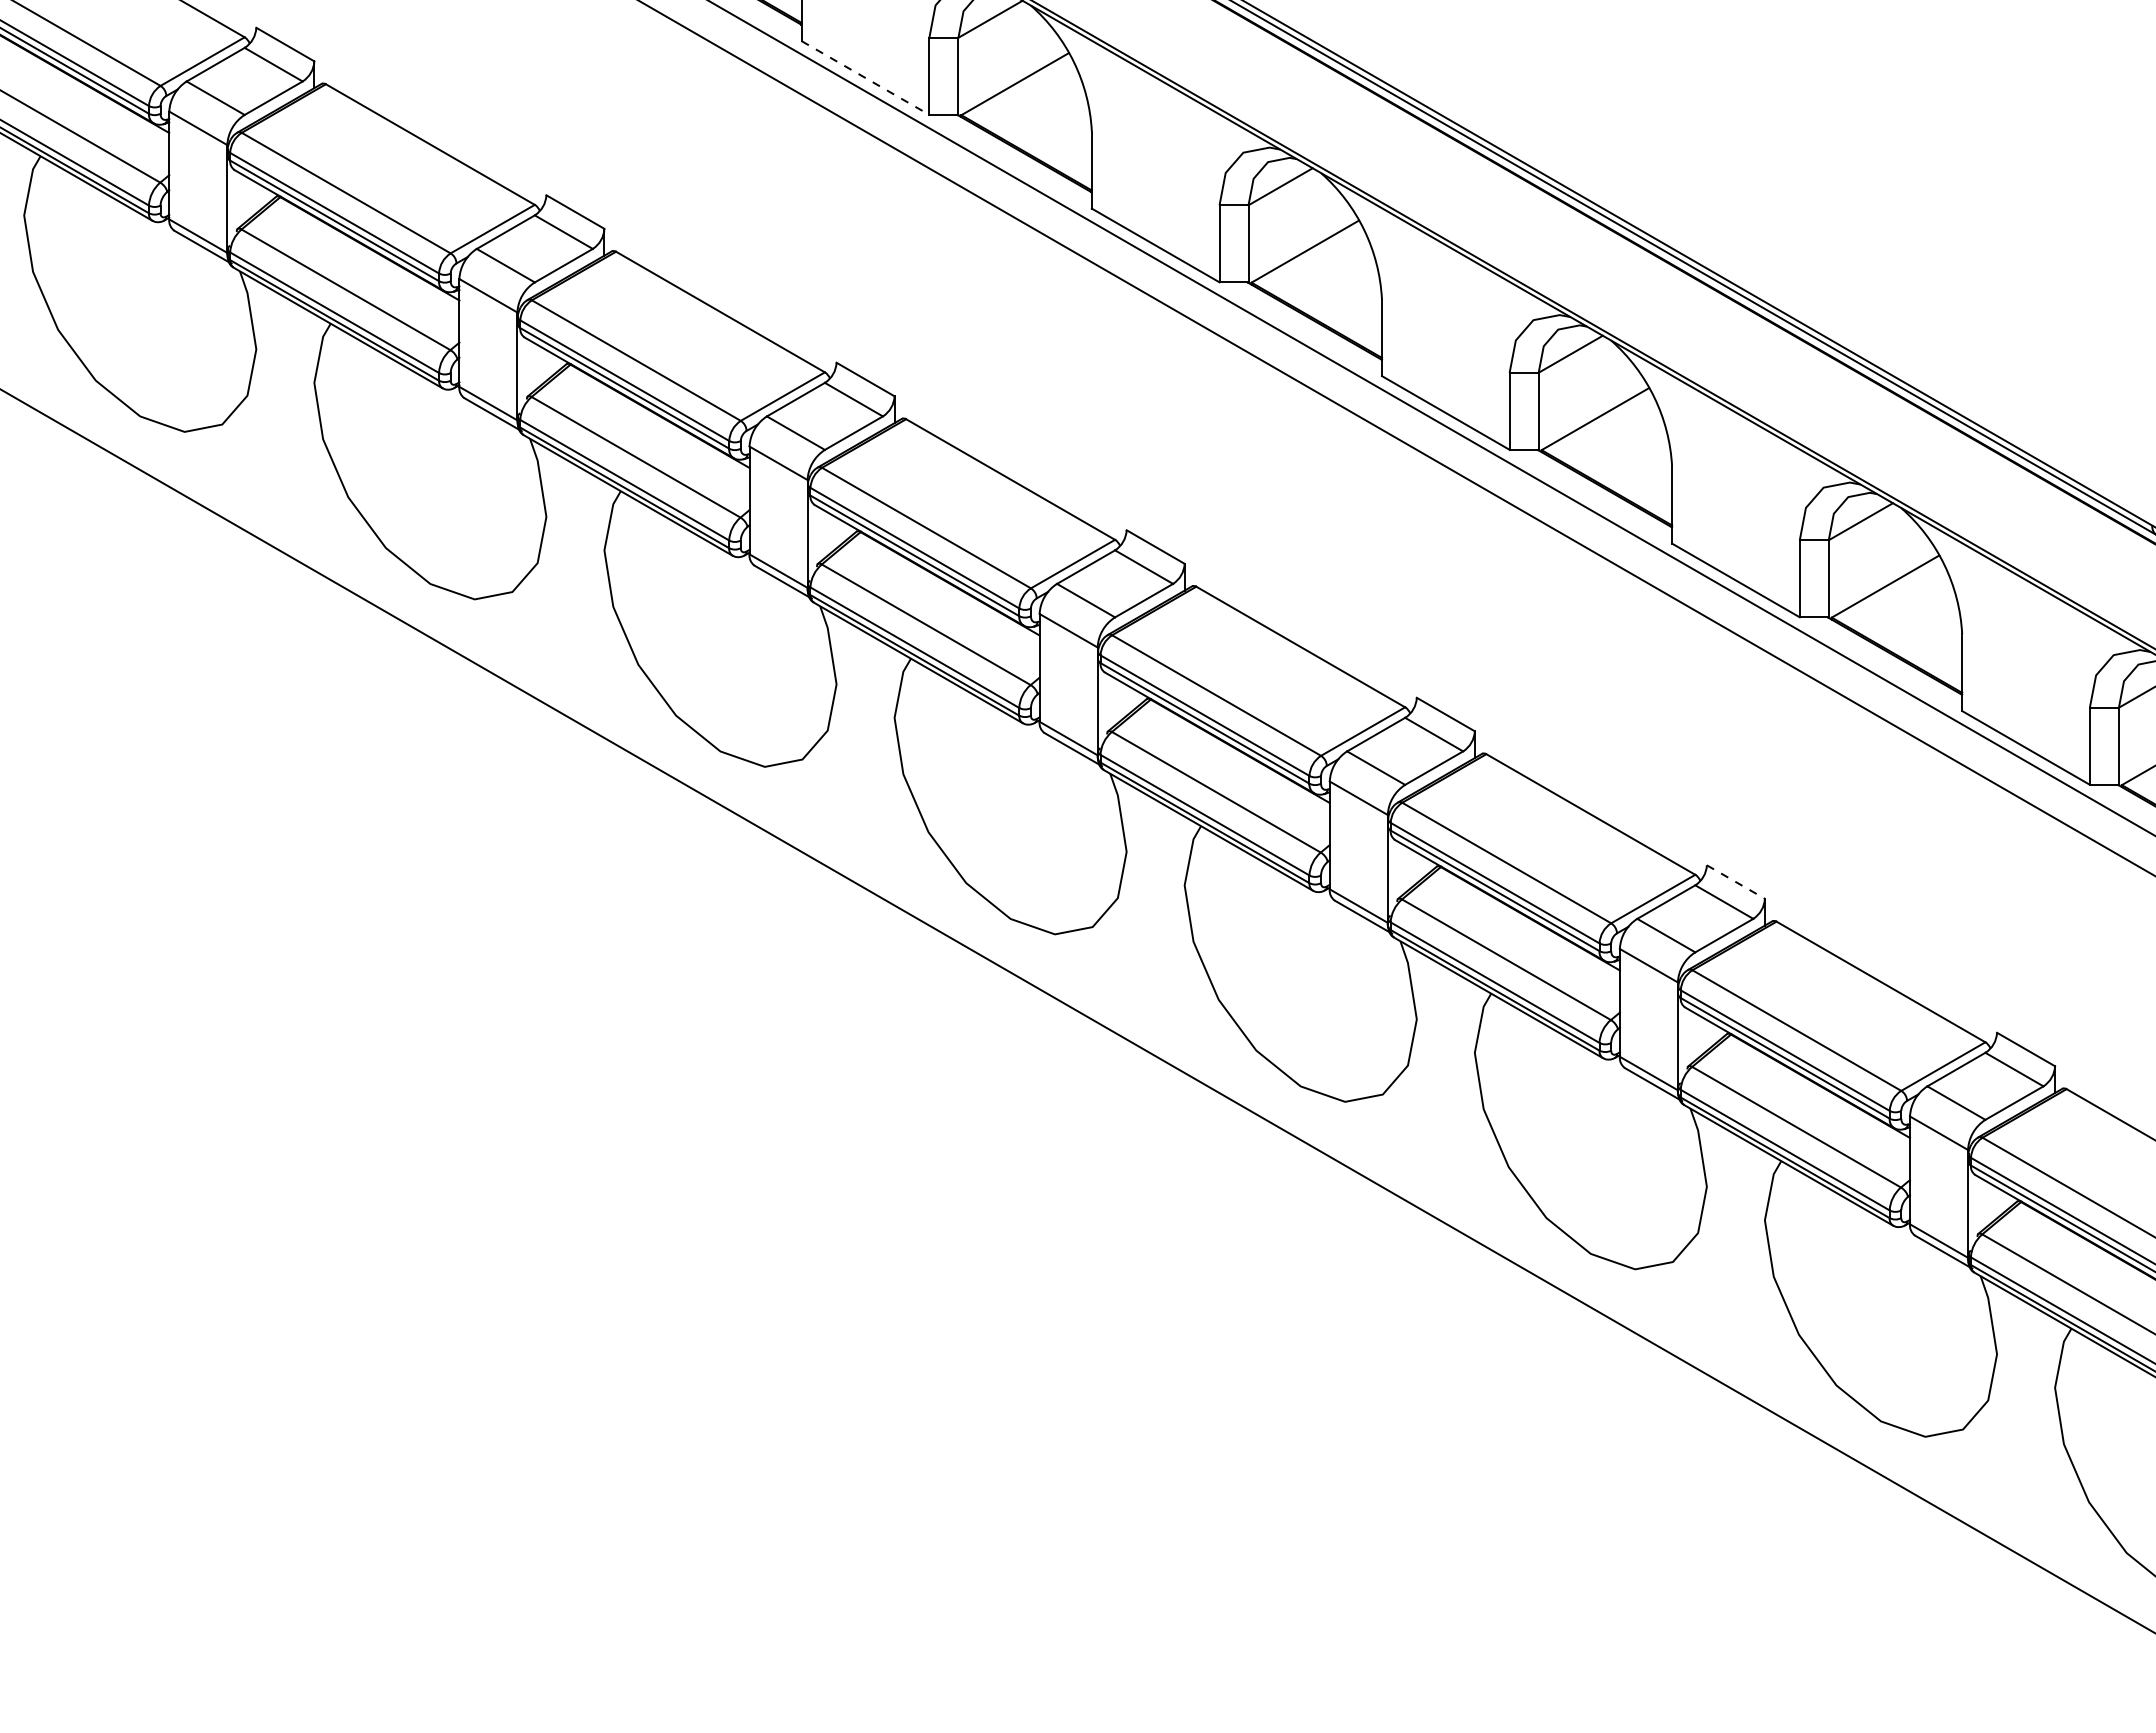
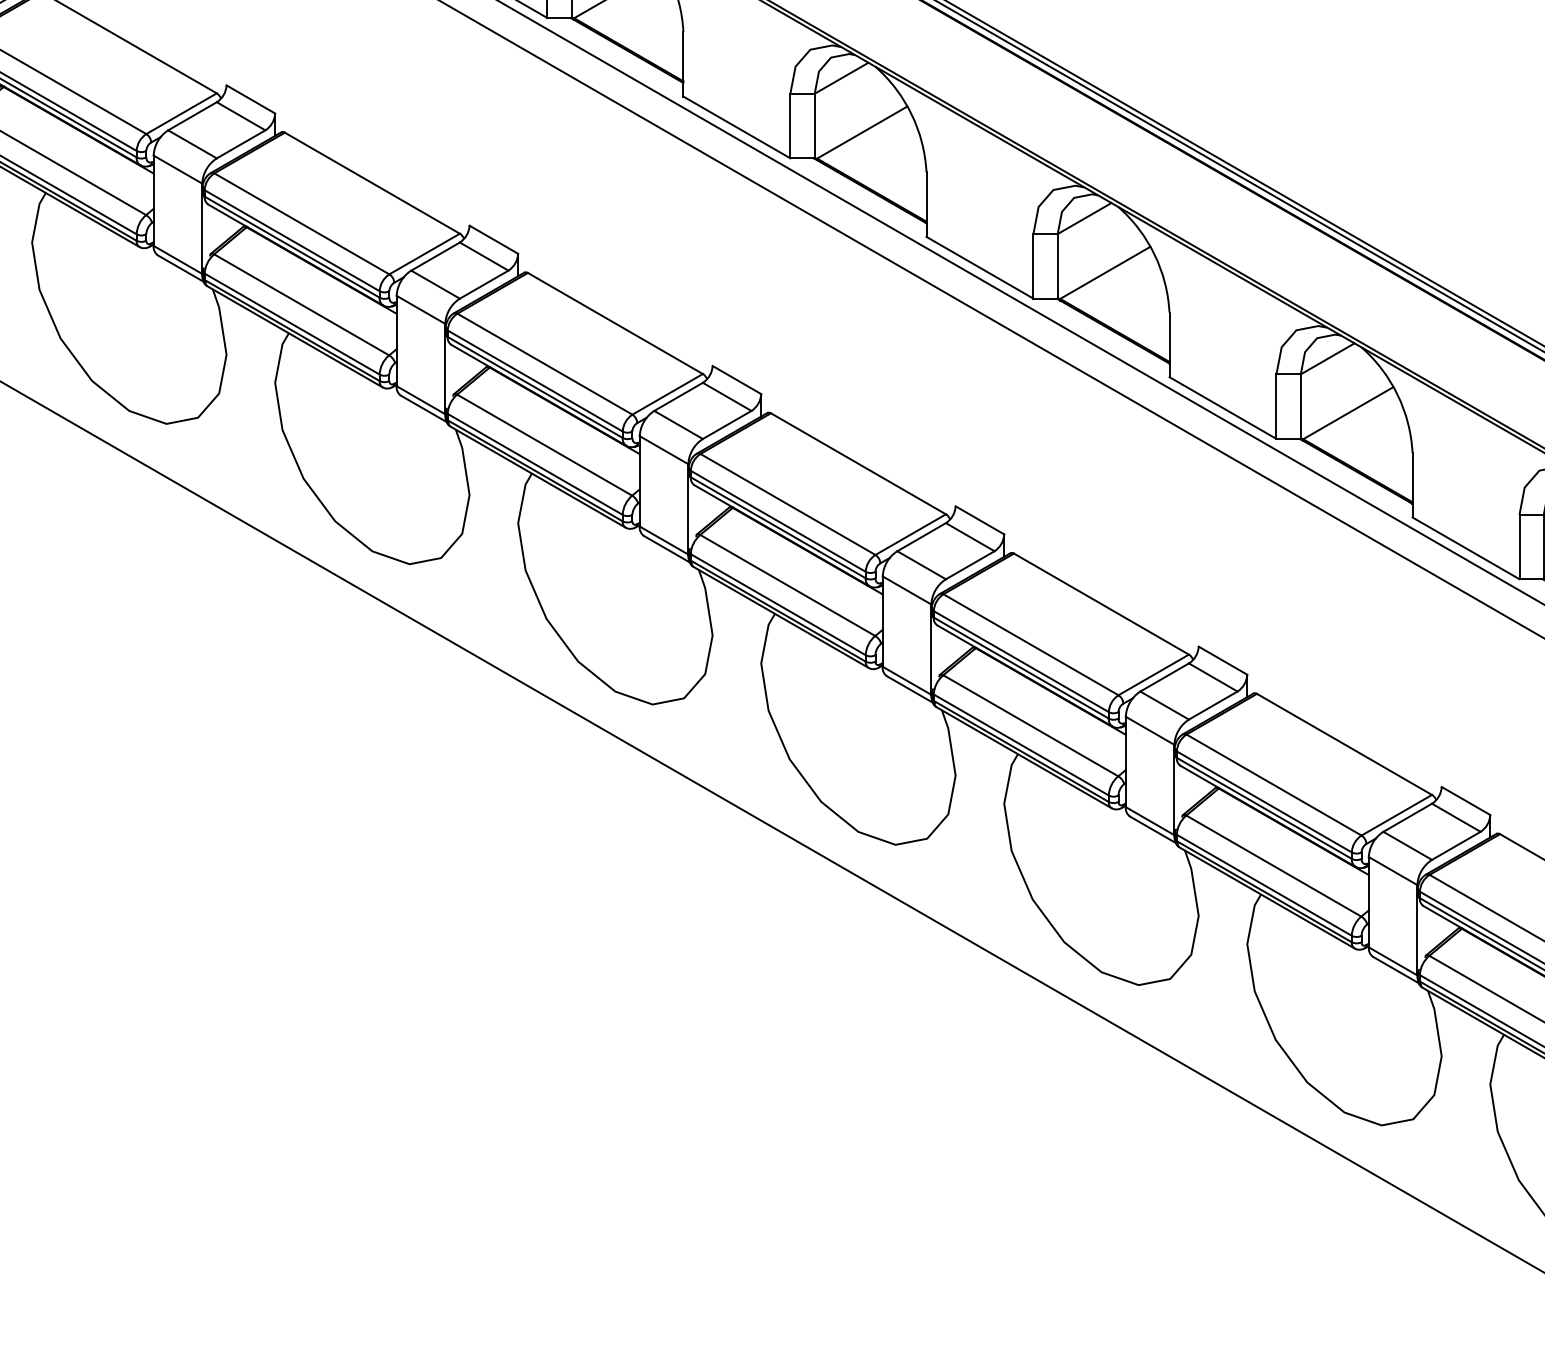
line: (865, 78) -> (736, 127), dashed -> solid
line: (1736, 882) -> (1466, 801), dashed -> solid

